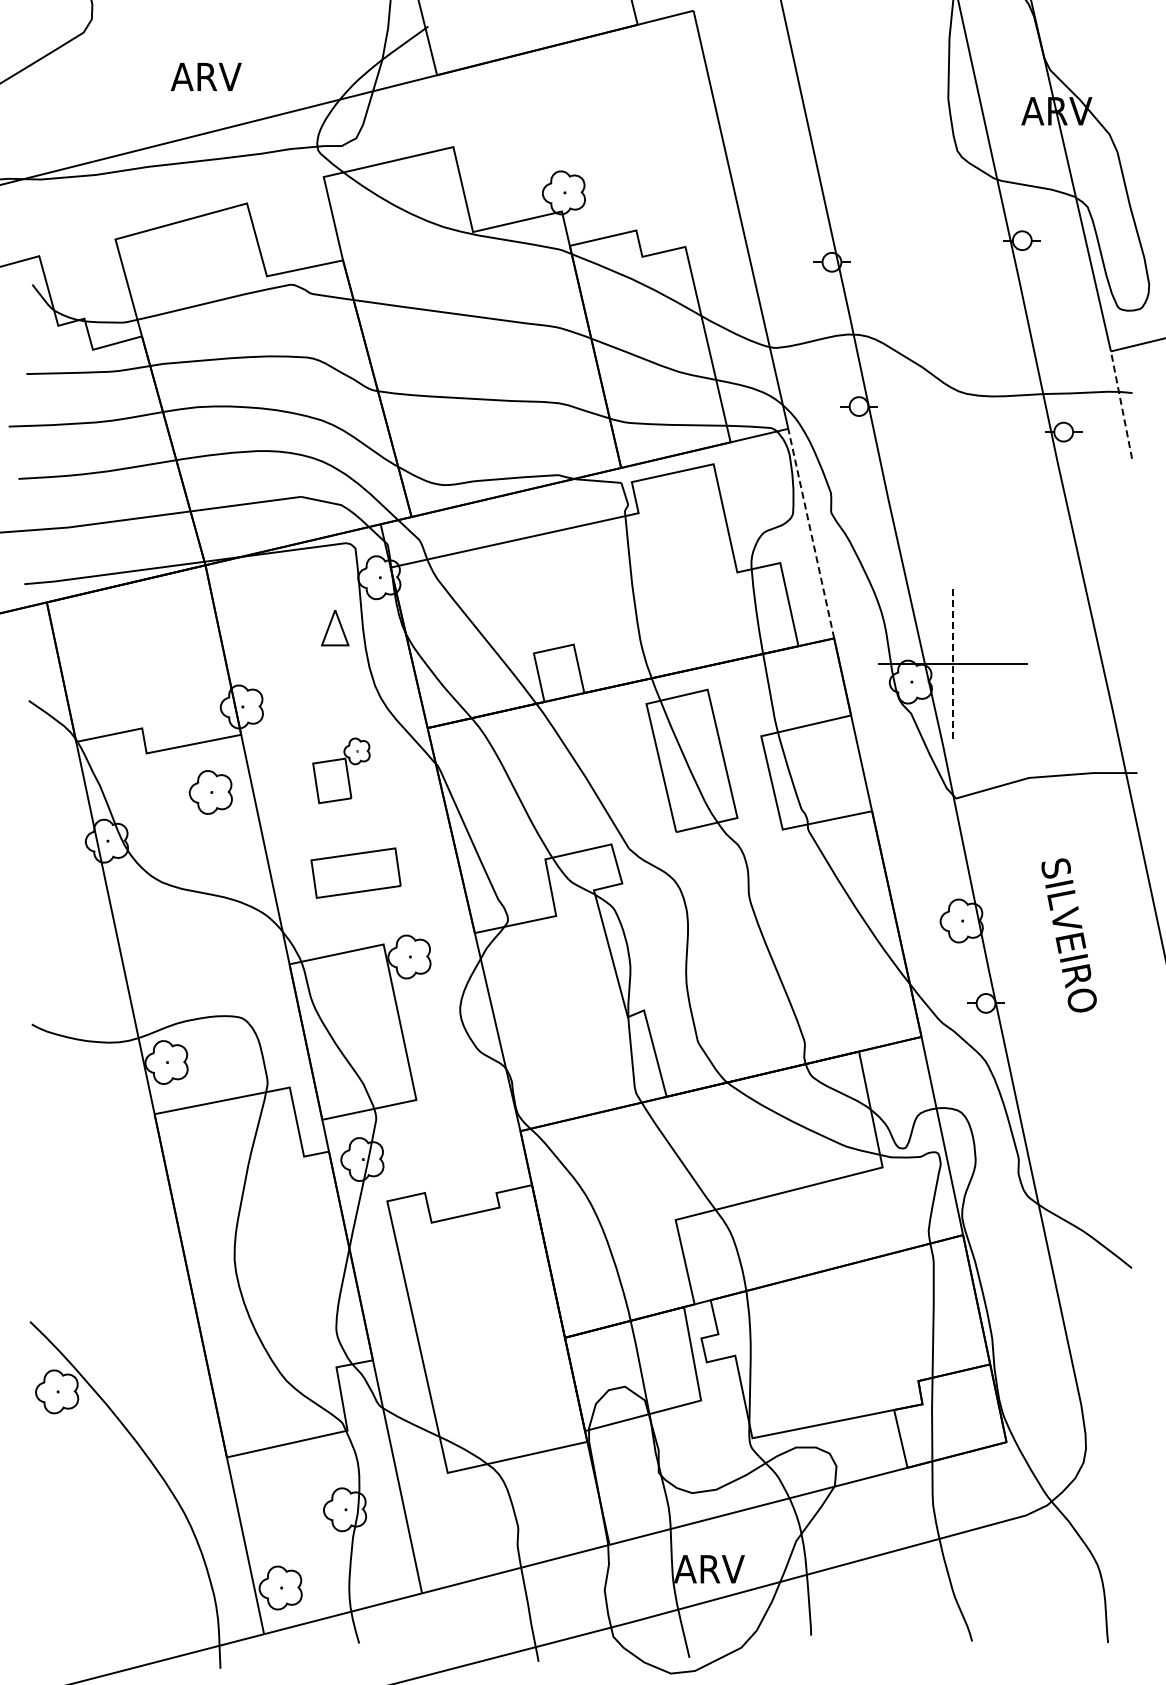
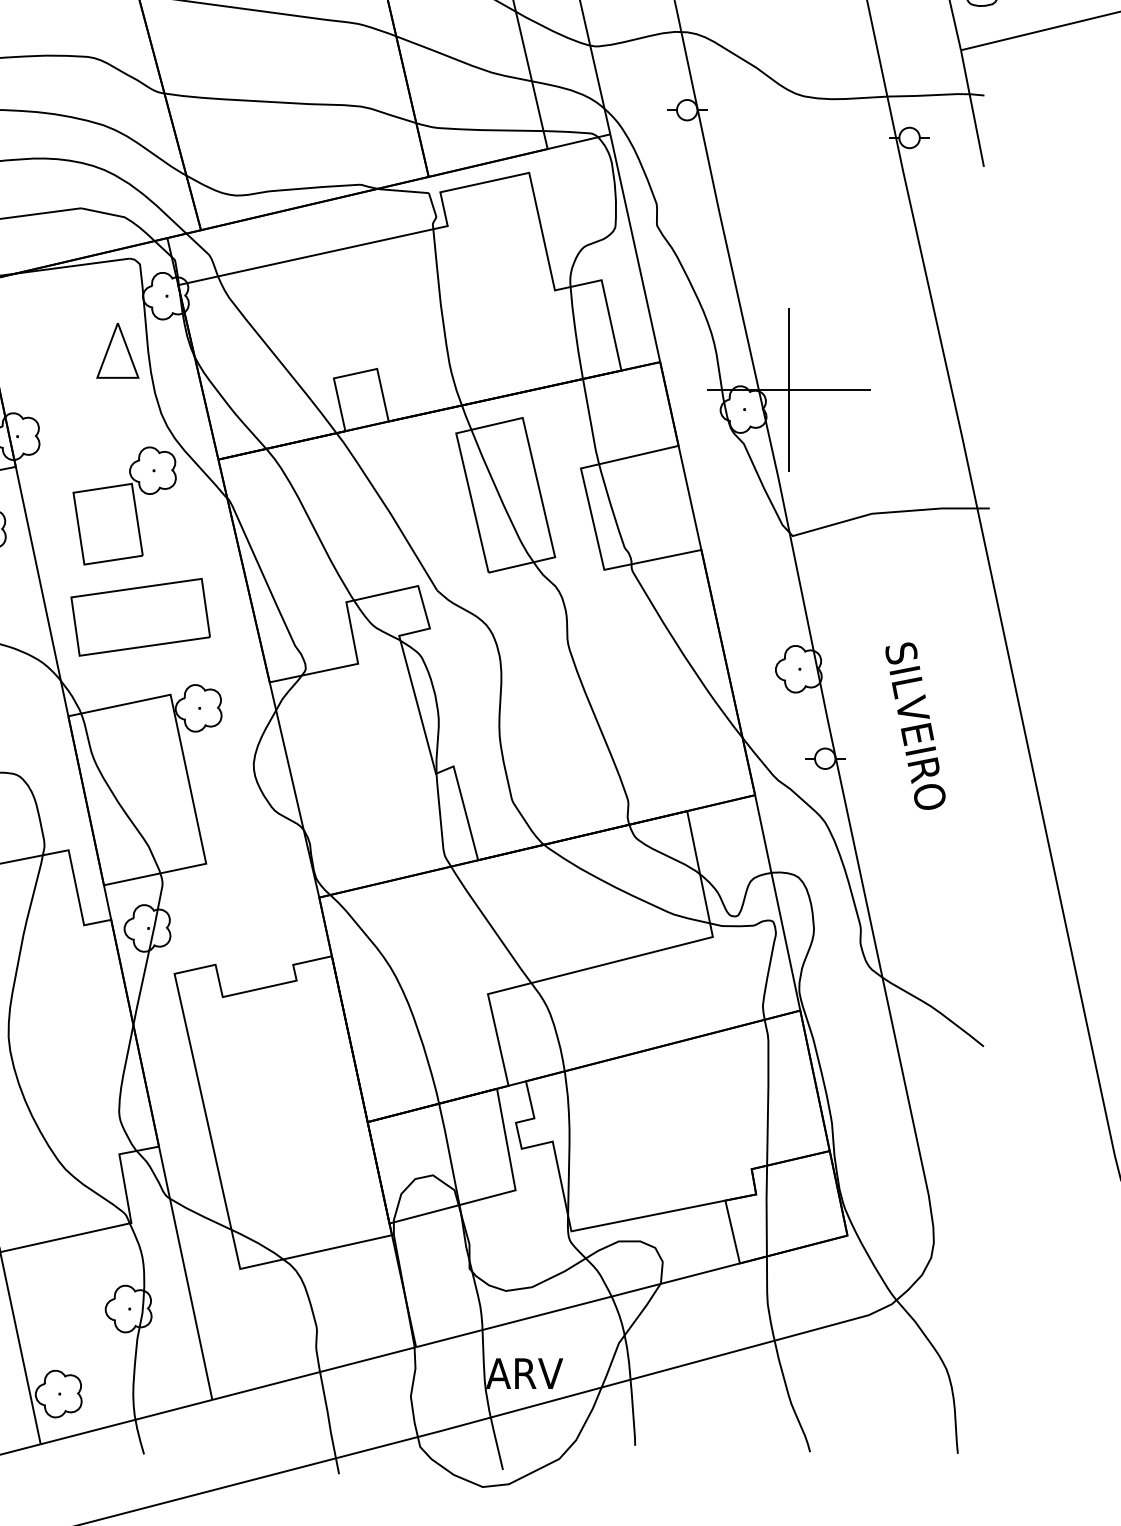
line: (1121, 405) -> (972, 109), dashed -> solid
line: (811, 533) -> (635, 248), dashed -> solid
part: (335, 627) -> (118, 350), size x1.43
line: (952, 664) -> (788, 390), dashed -> solid
part: (341, 770) -> (124, 505), size x1.67
part: (355, 872) -> (140, 616), size x1.43
text: (1068, 935) -> (914, 726), moved

